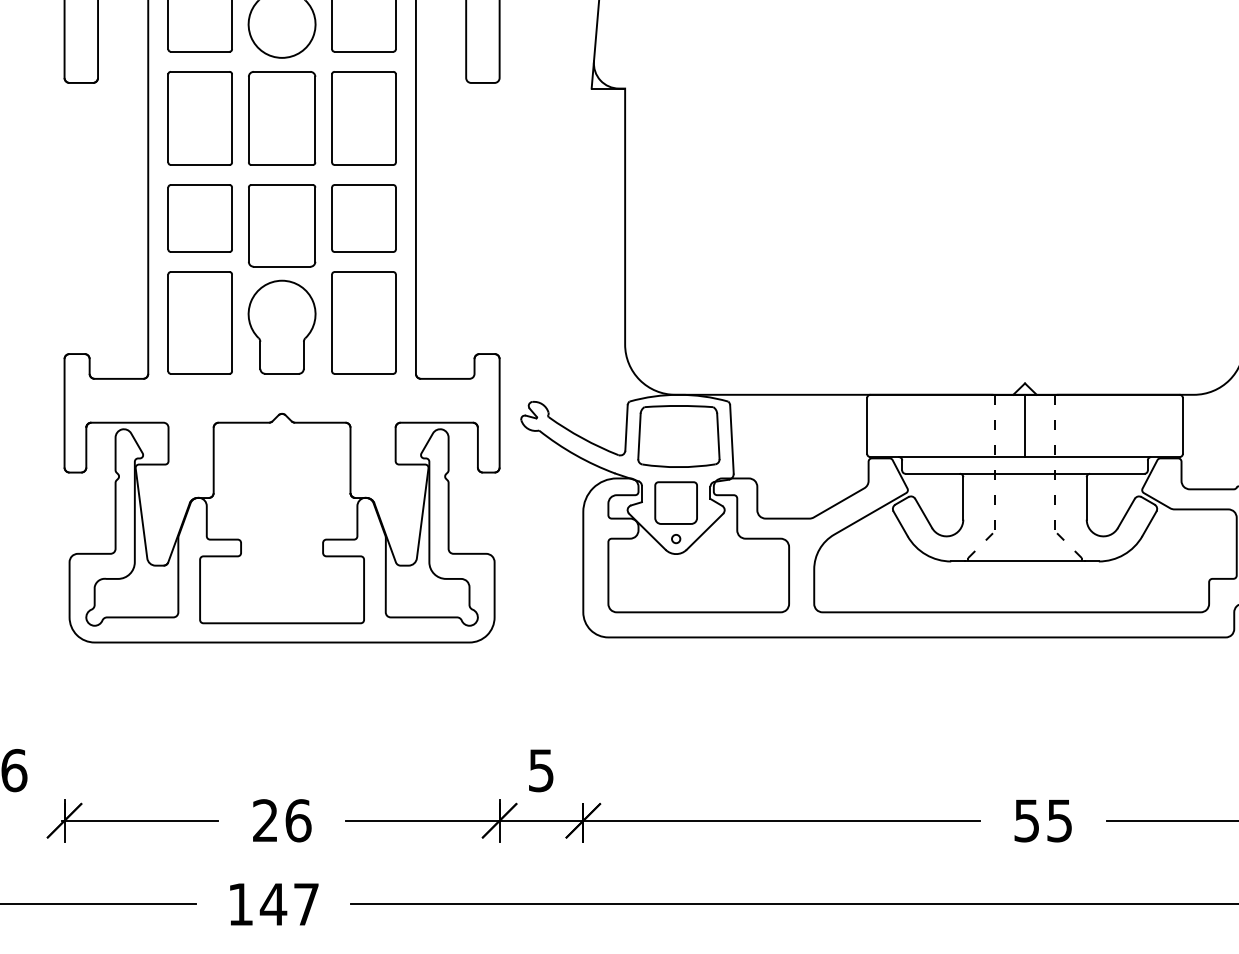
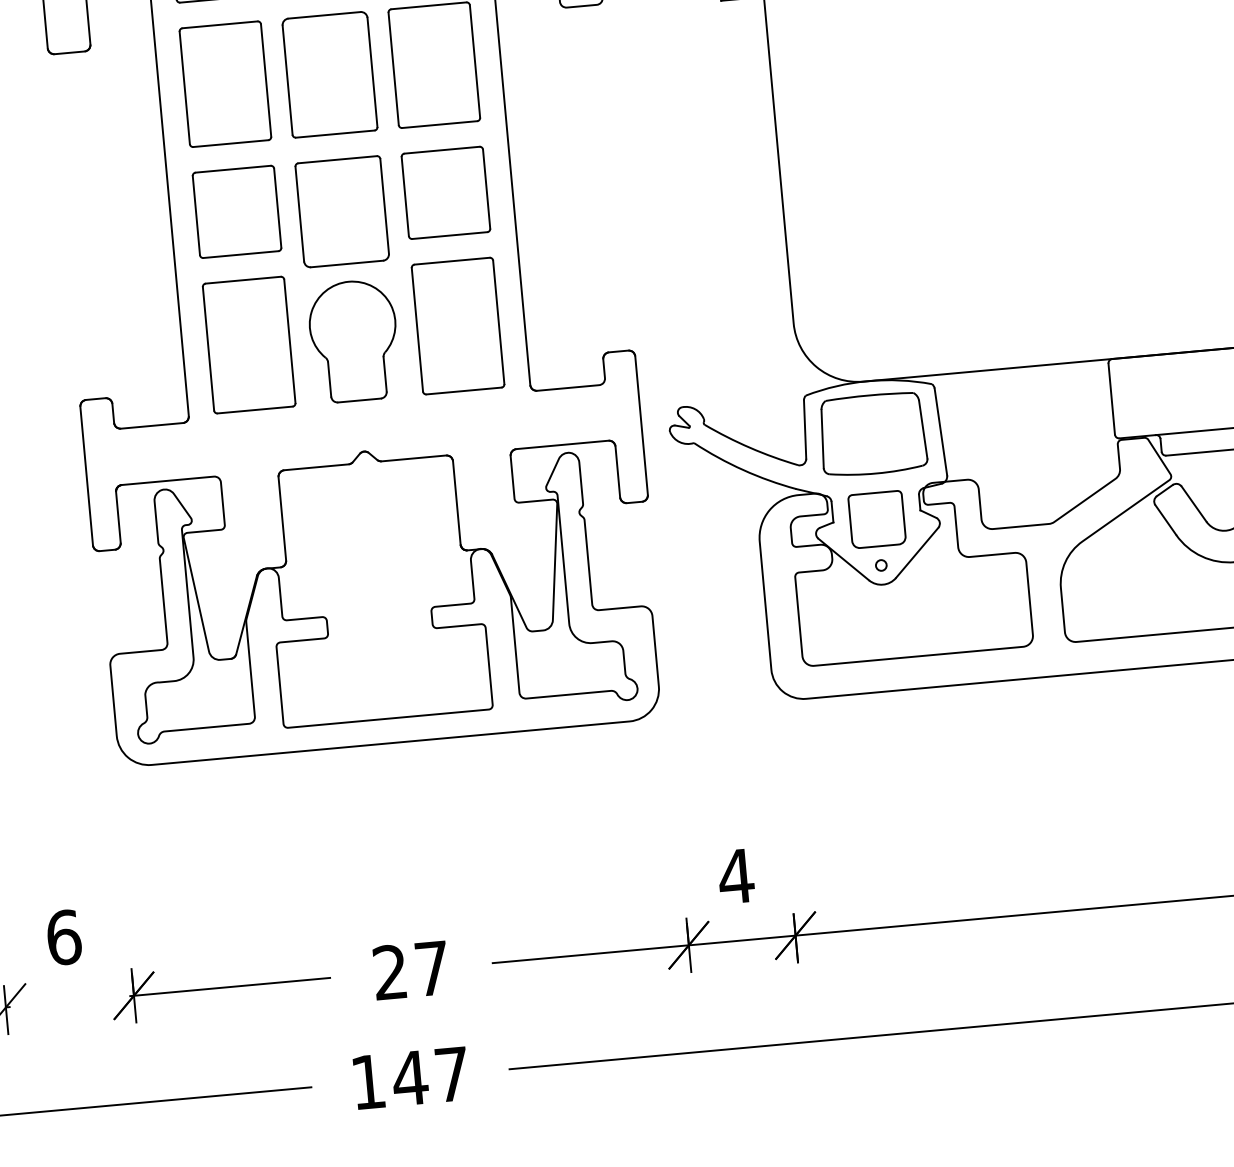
text: (540, 770) -> (735, 876), 5 -> 4
text: (298, 820) -> (432, 968), 26 -> 27

